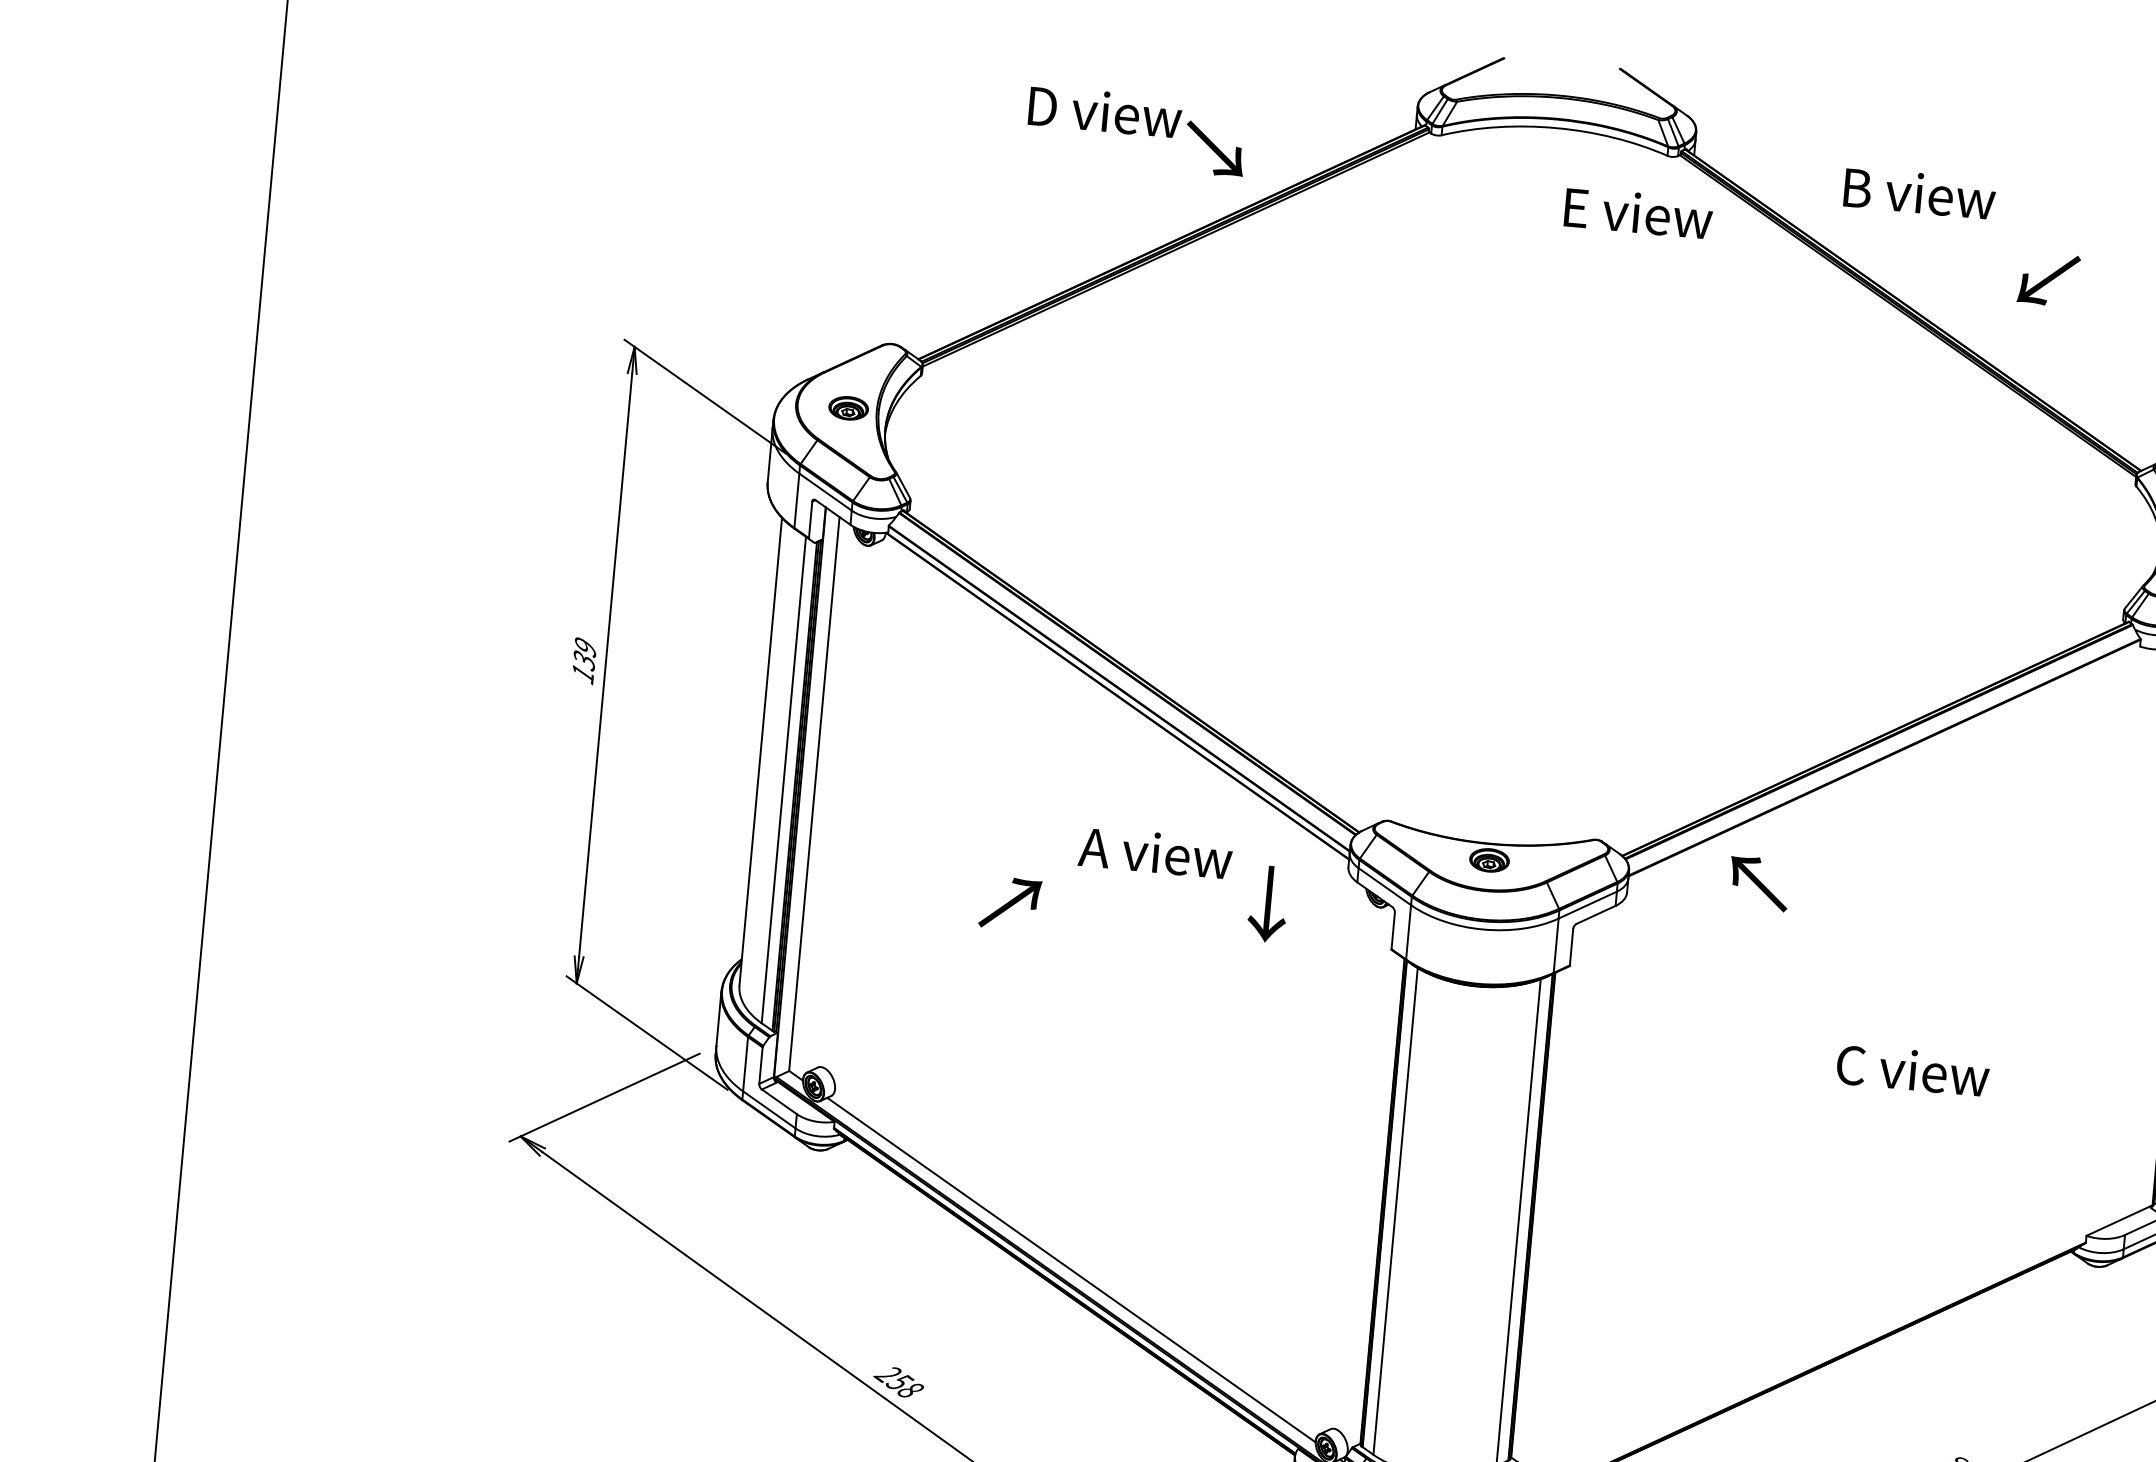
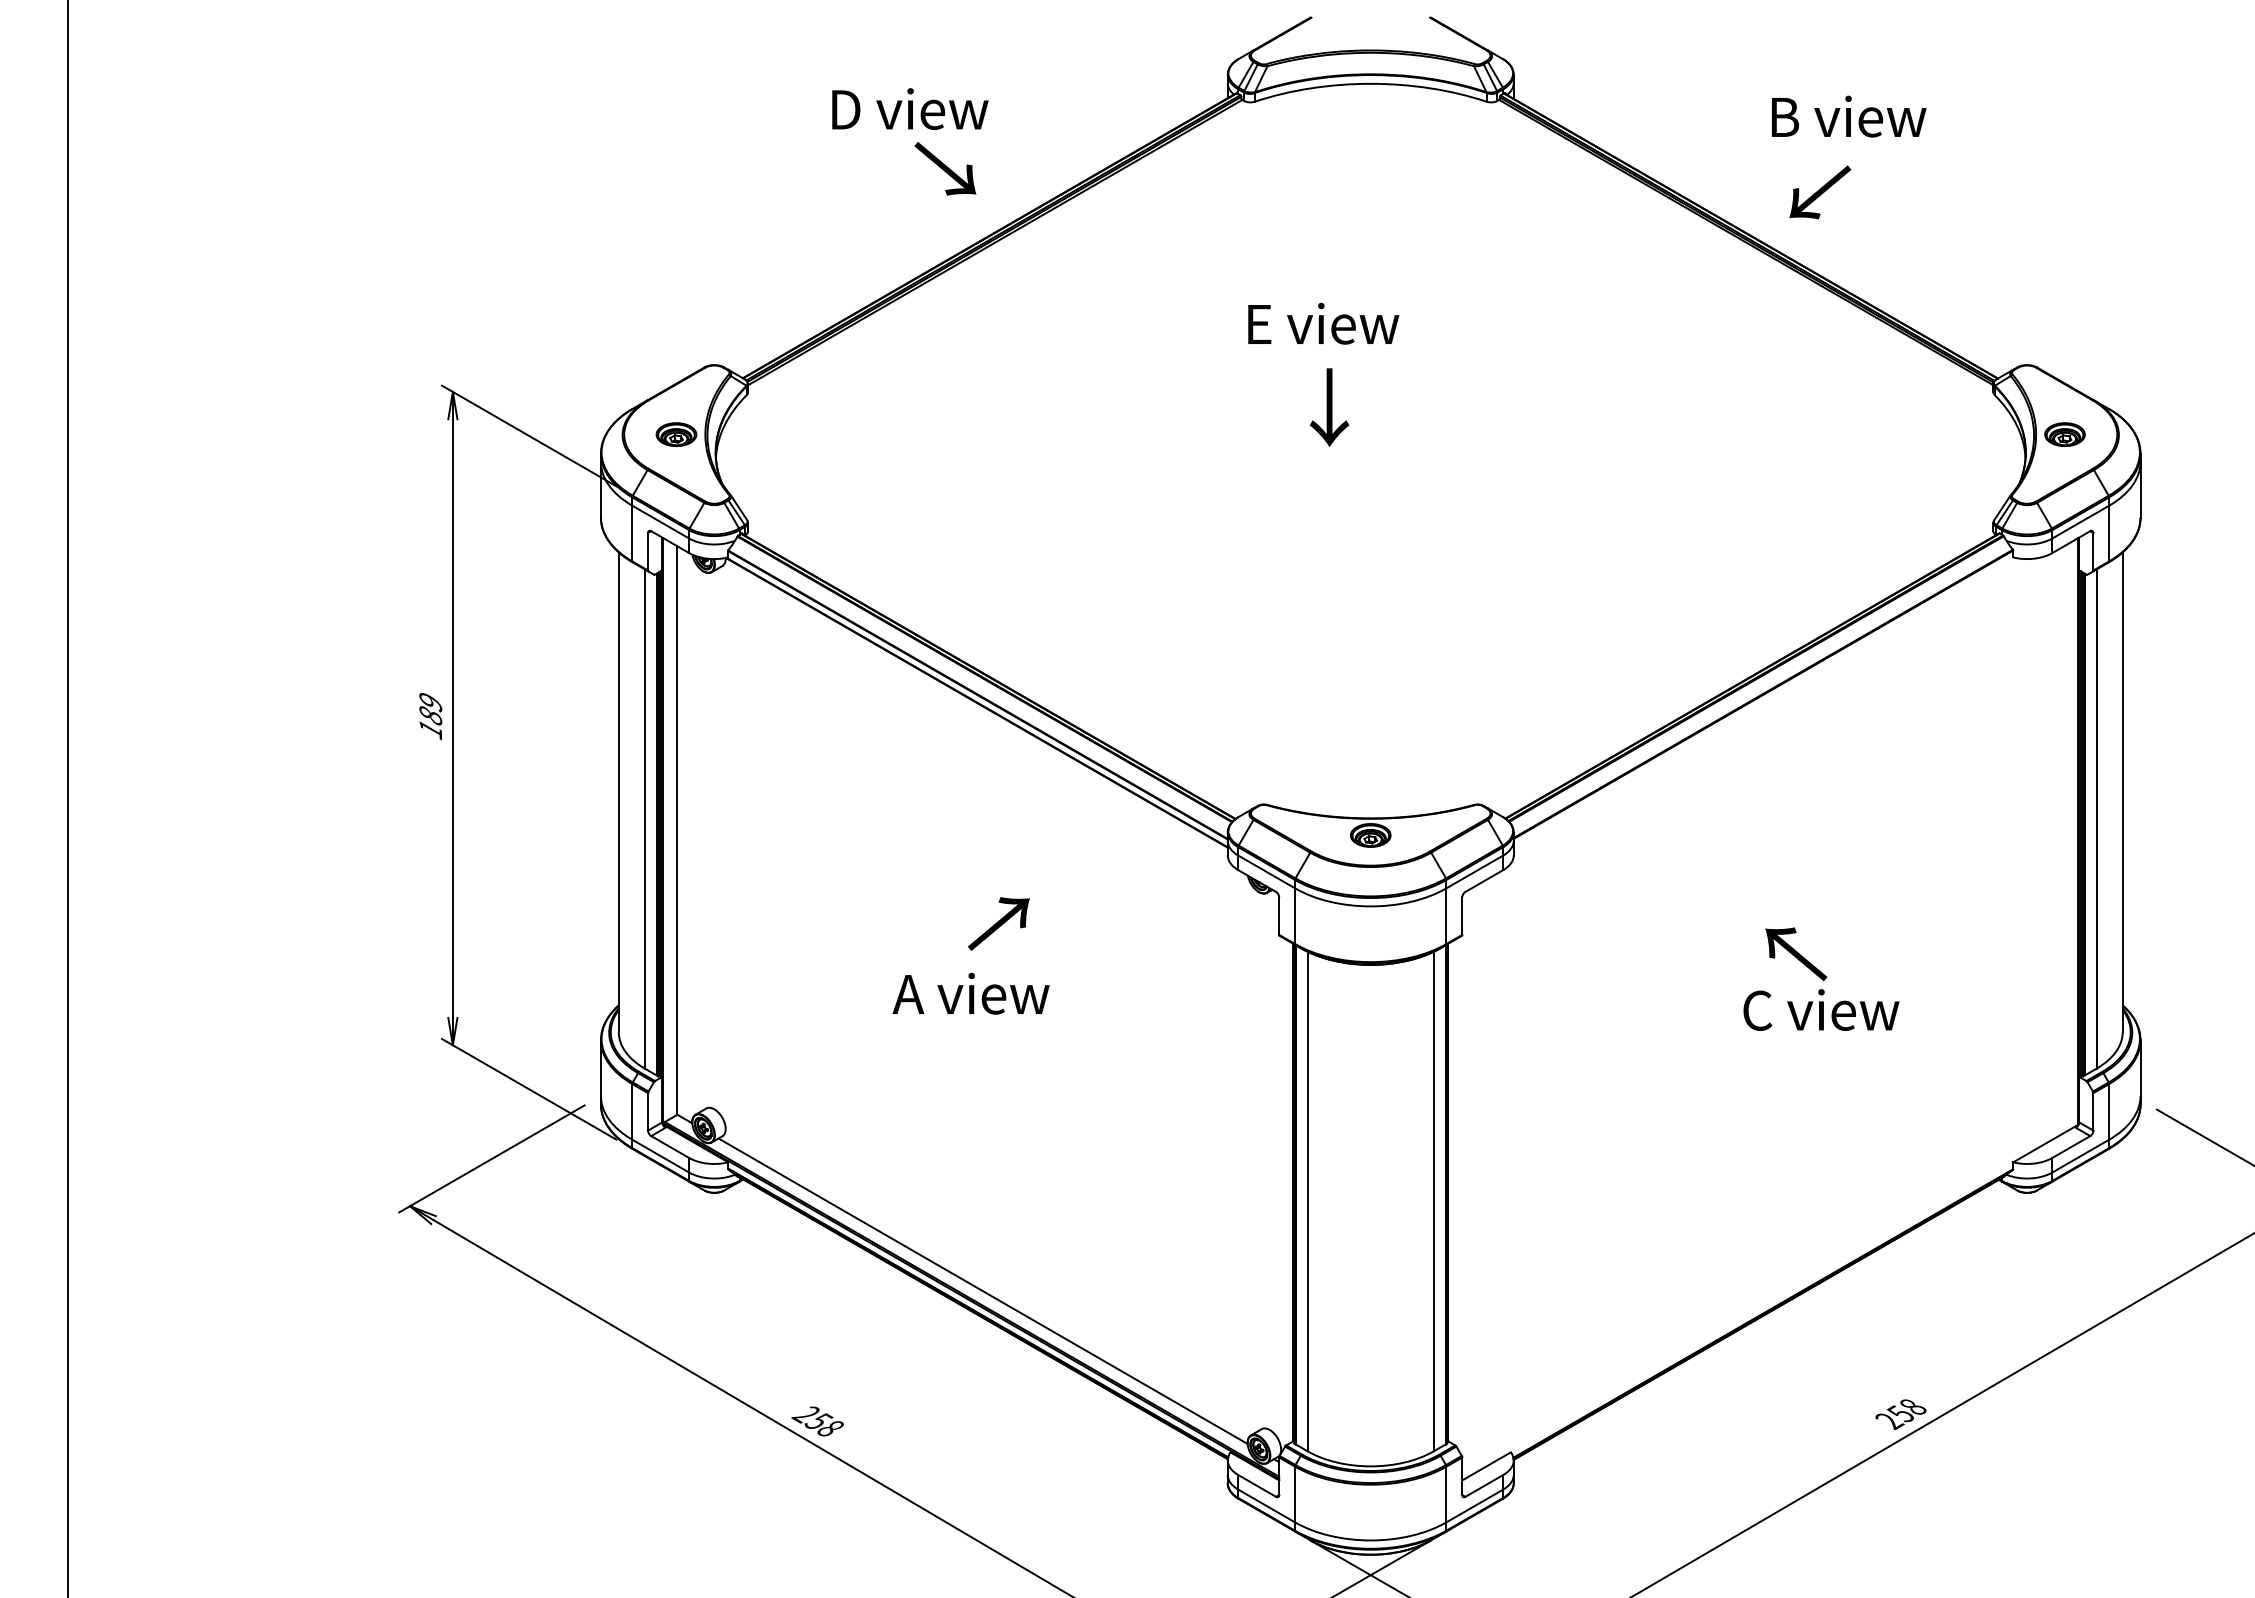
text: (1215, 148) -> (945, 168), moved
text: (1920, 193) -> (1849, 116), moved
text: (1638, 212) -> (1323, 323), moved
text: (2049, 279) -> (1820, 192), moved
text: (584, 661) -> (430, 716), 139 -> 189
text: (1155, 852) -> (970, 993), moved
text: (1759, 884) -> (1796, 954), moved
text: (1009, 903) -> (998, 923), moved
text: (1268, 904) -> (1329, 407), moved

